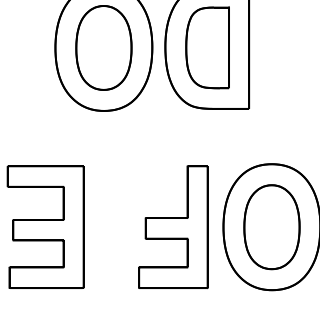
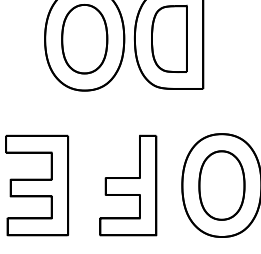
part: (173, 226) -> (128, 184), moved

